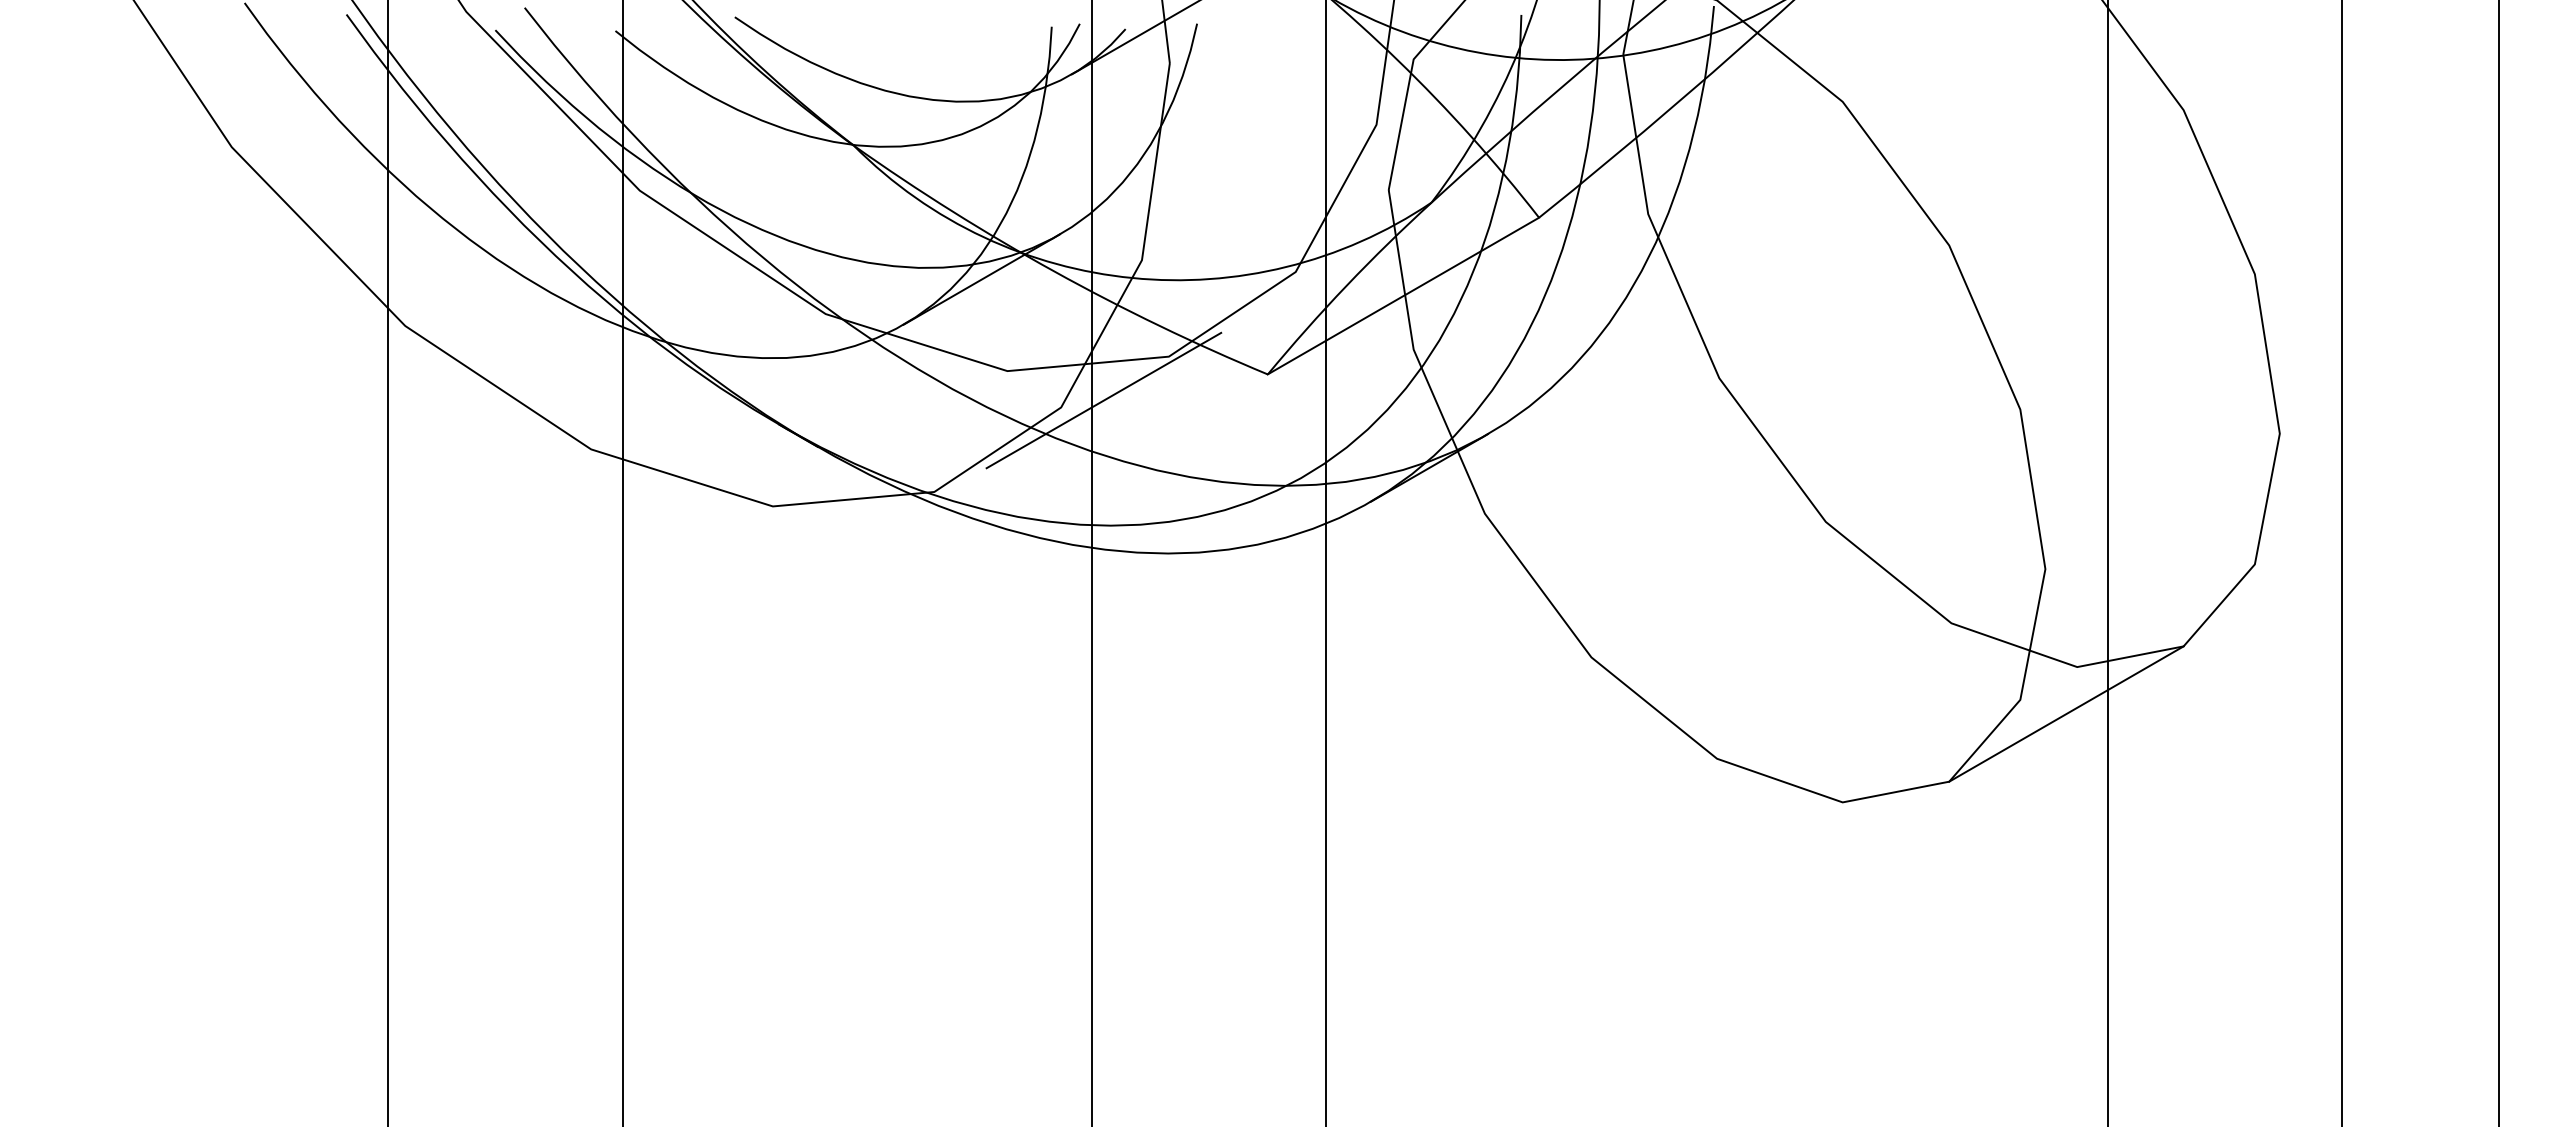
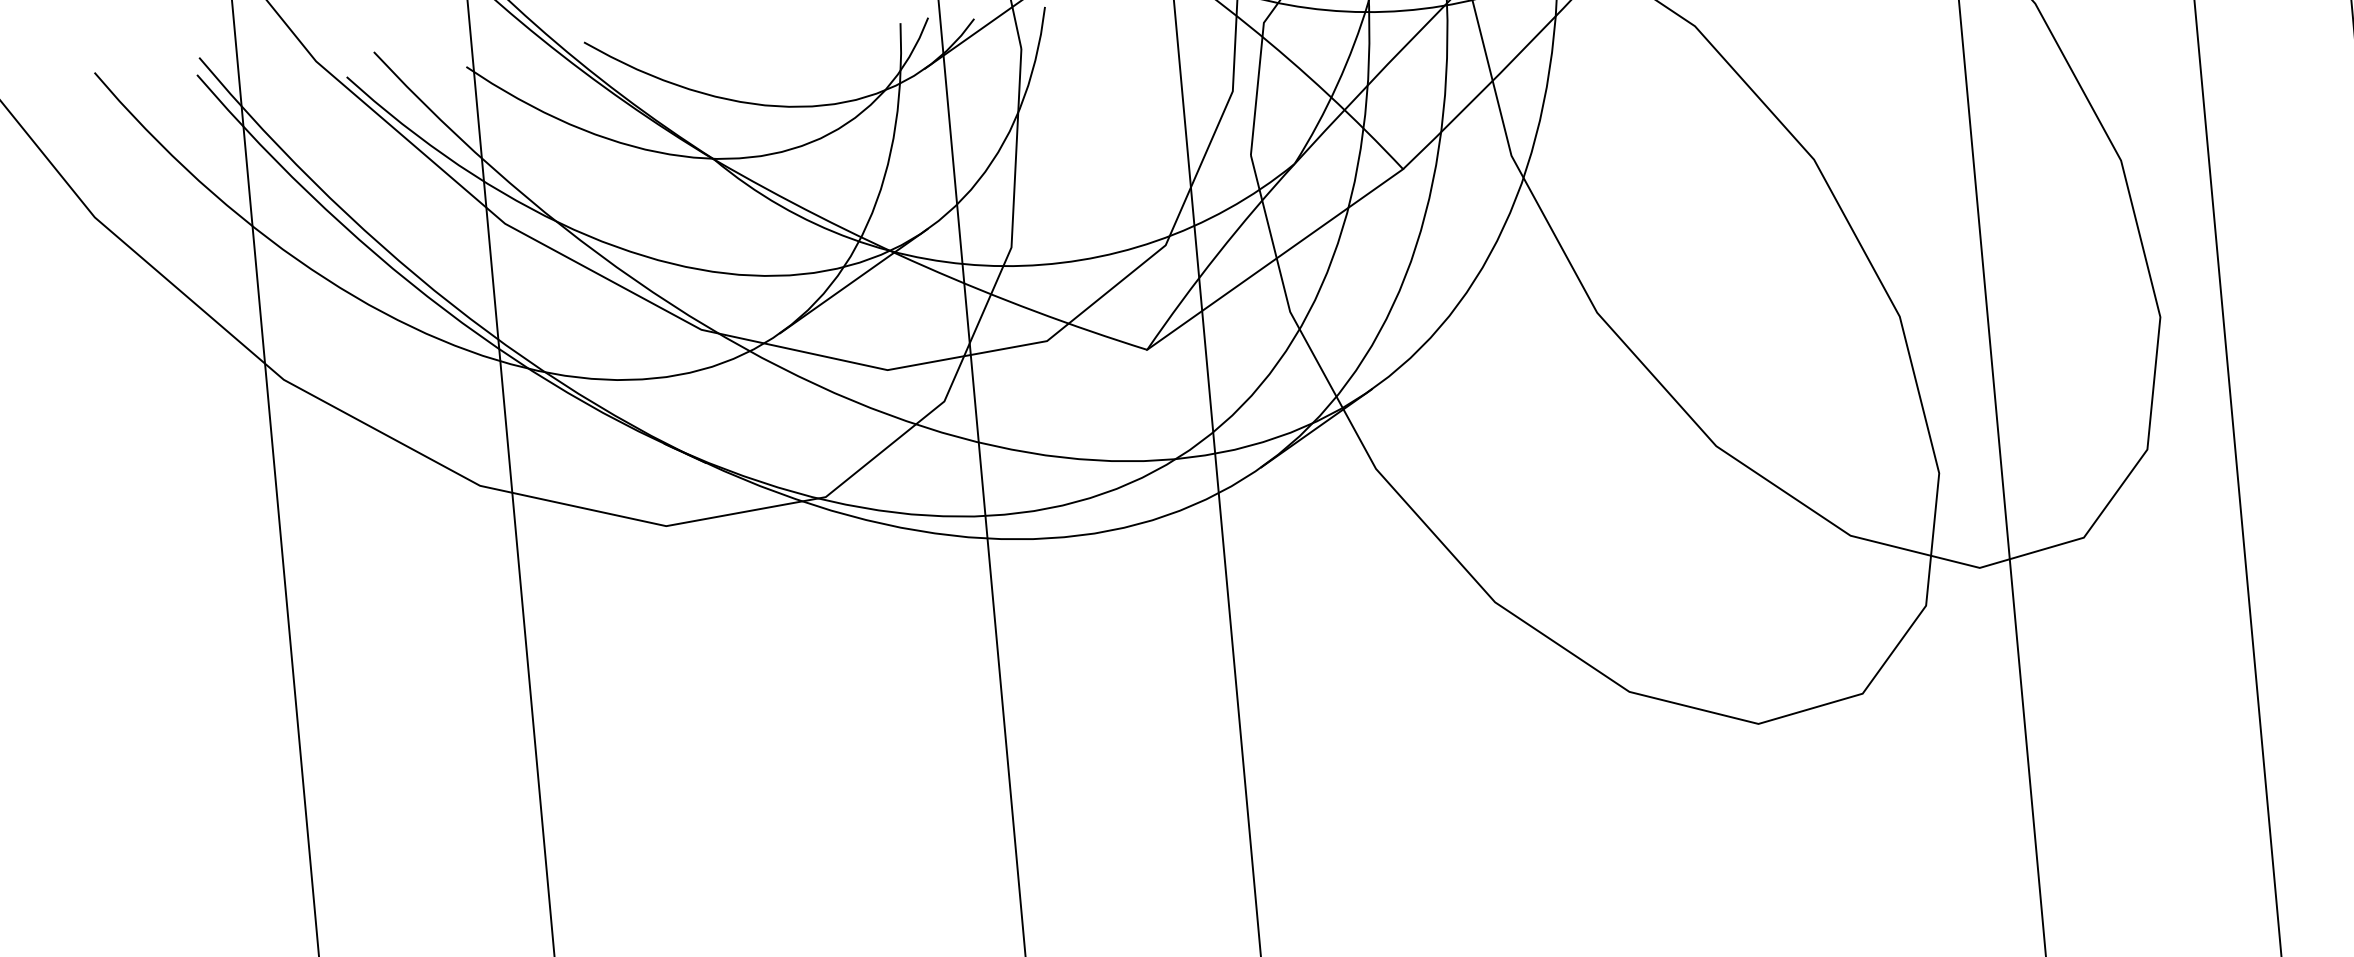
line: (1103, 400) -> (985, 390), removed
line: (2066, 713) -> (1973, 615), removed

